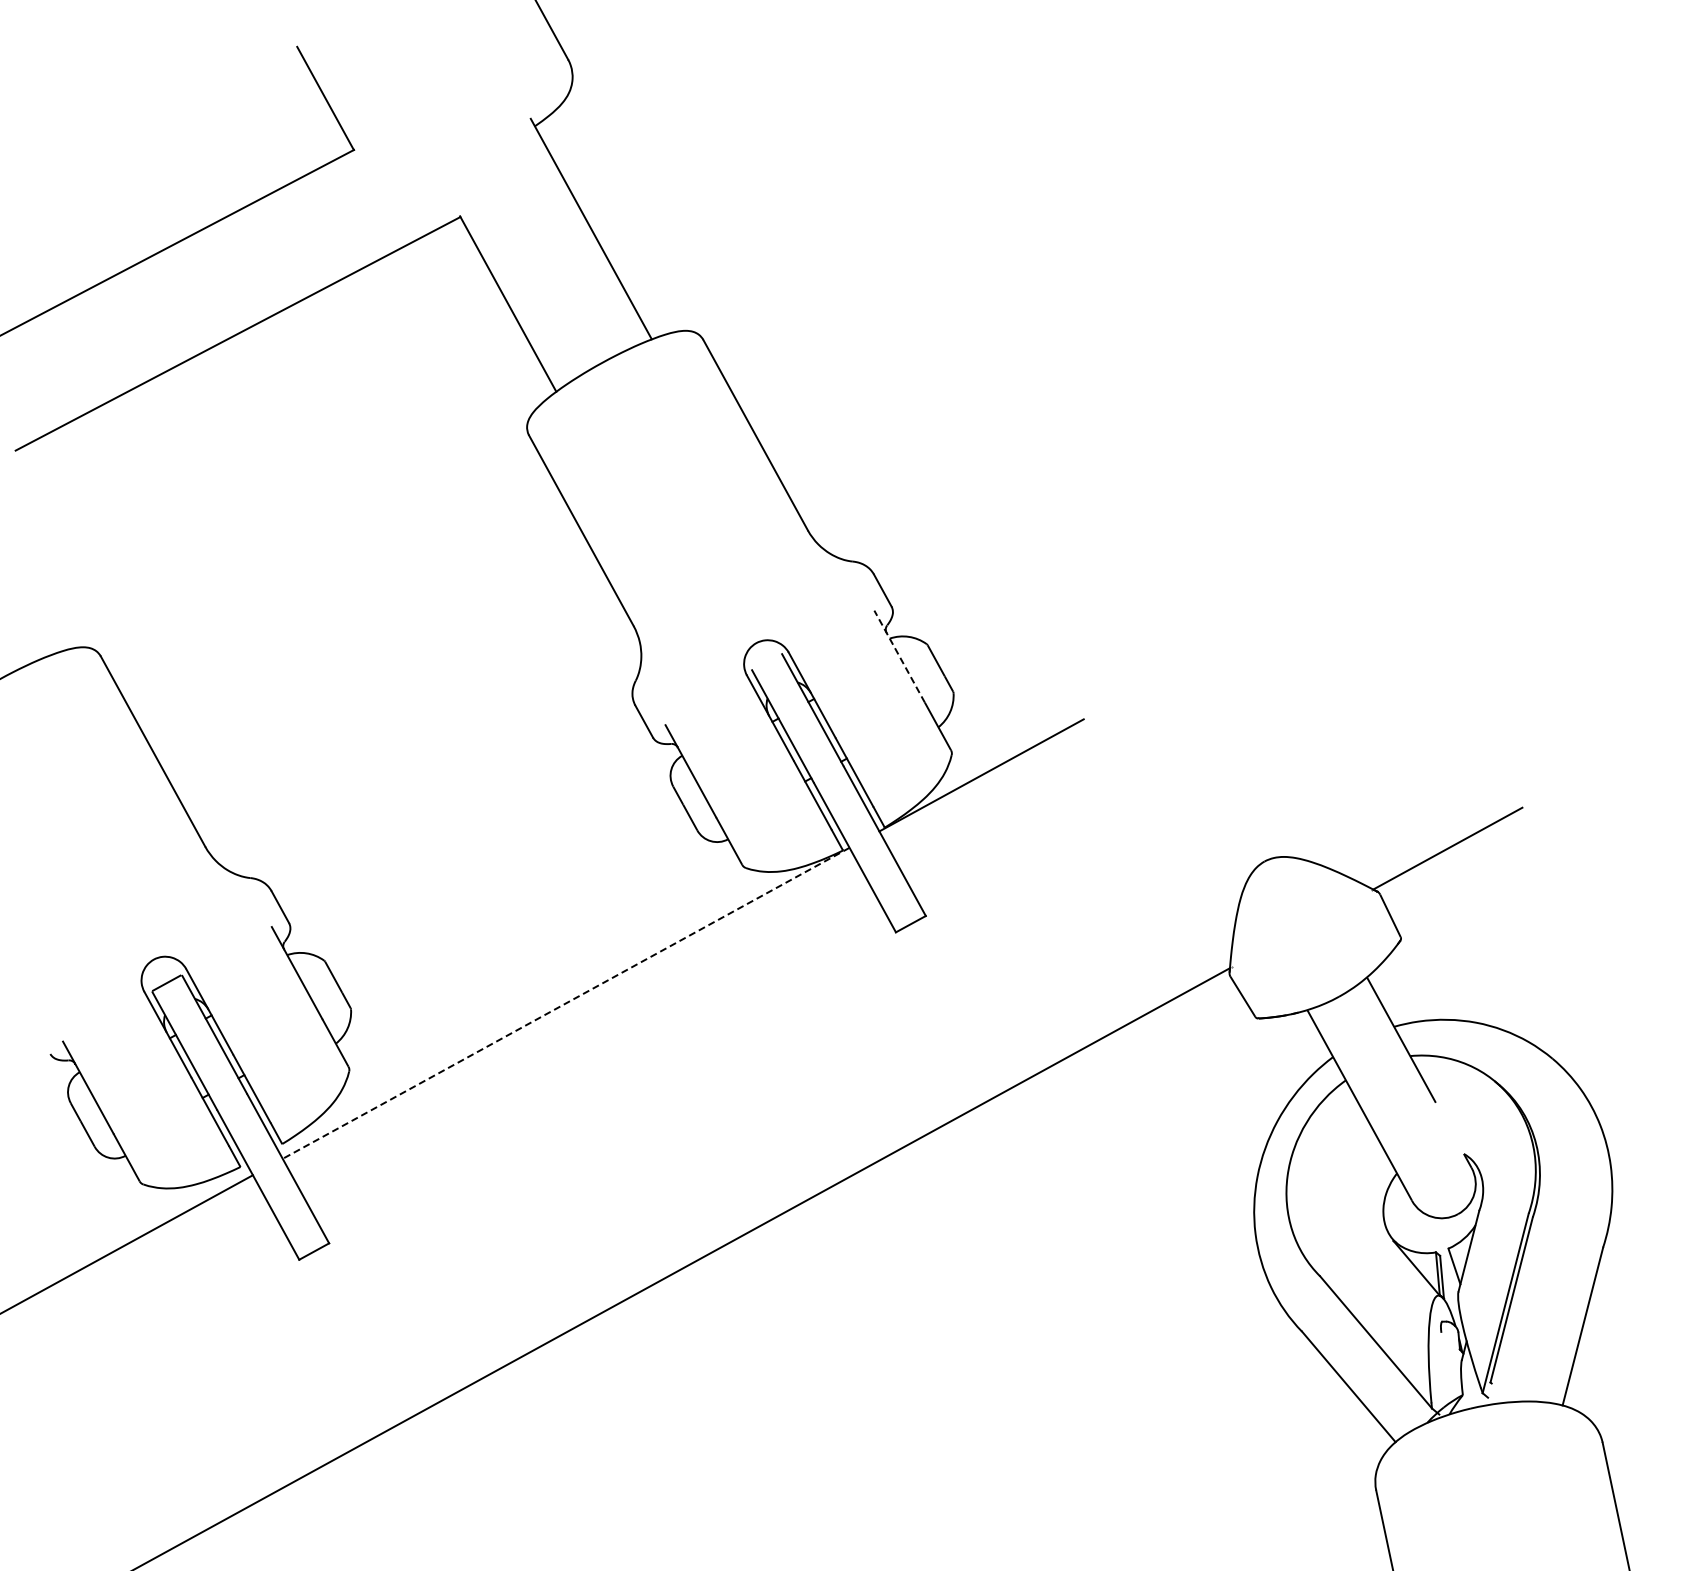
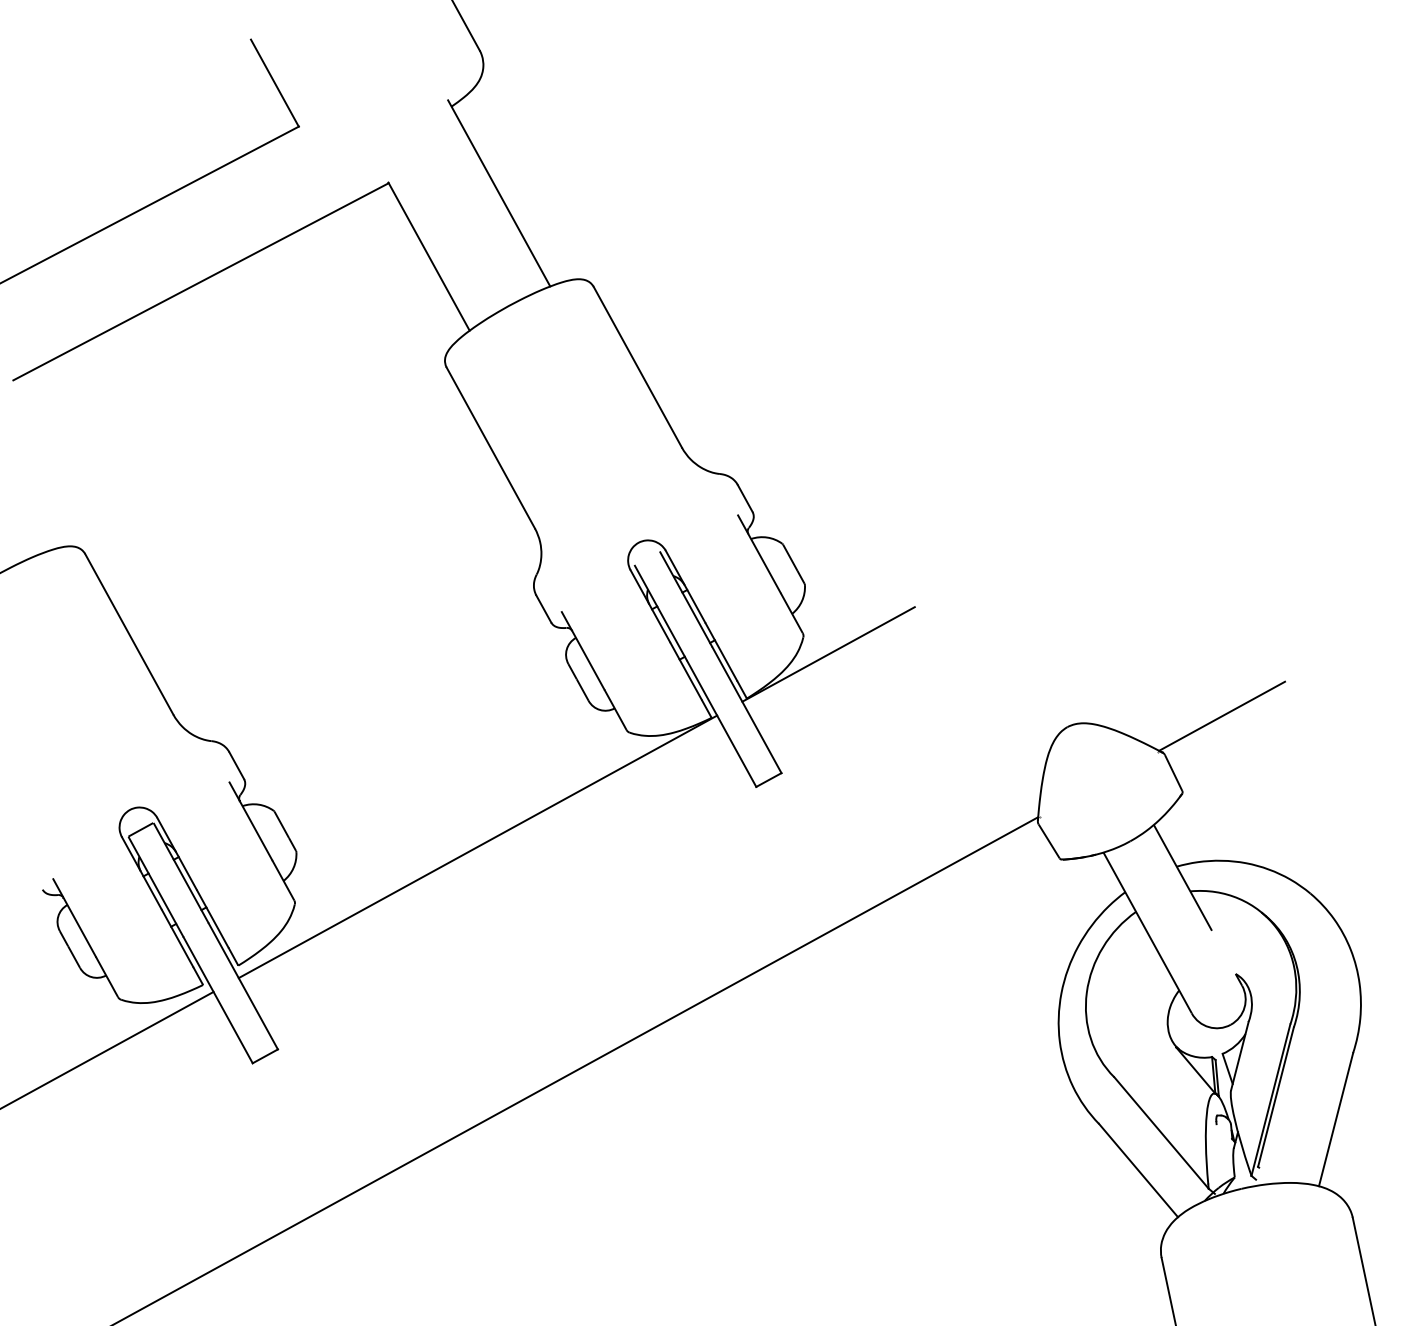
line: (899, 656) -> (759, 554), dashed -> solid
line: (565, 1003) -> (477, 846), dashed -> solid

